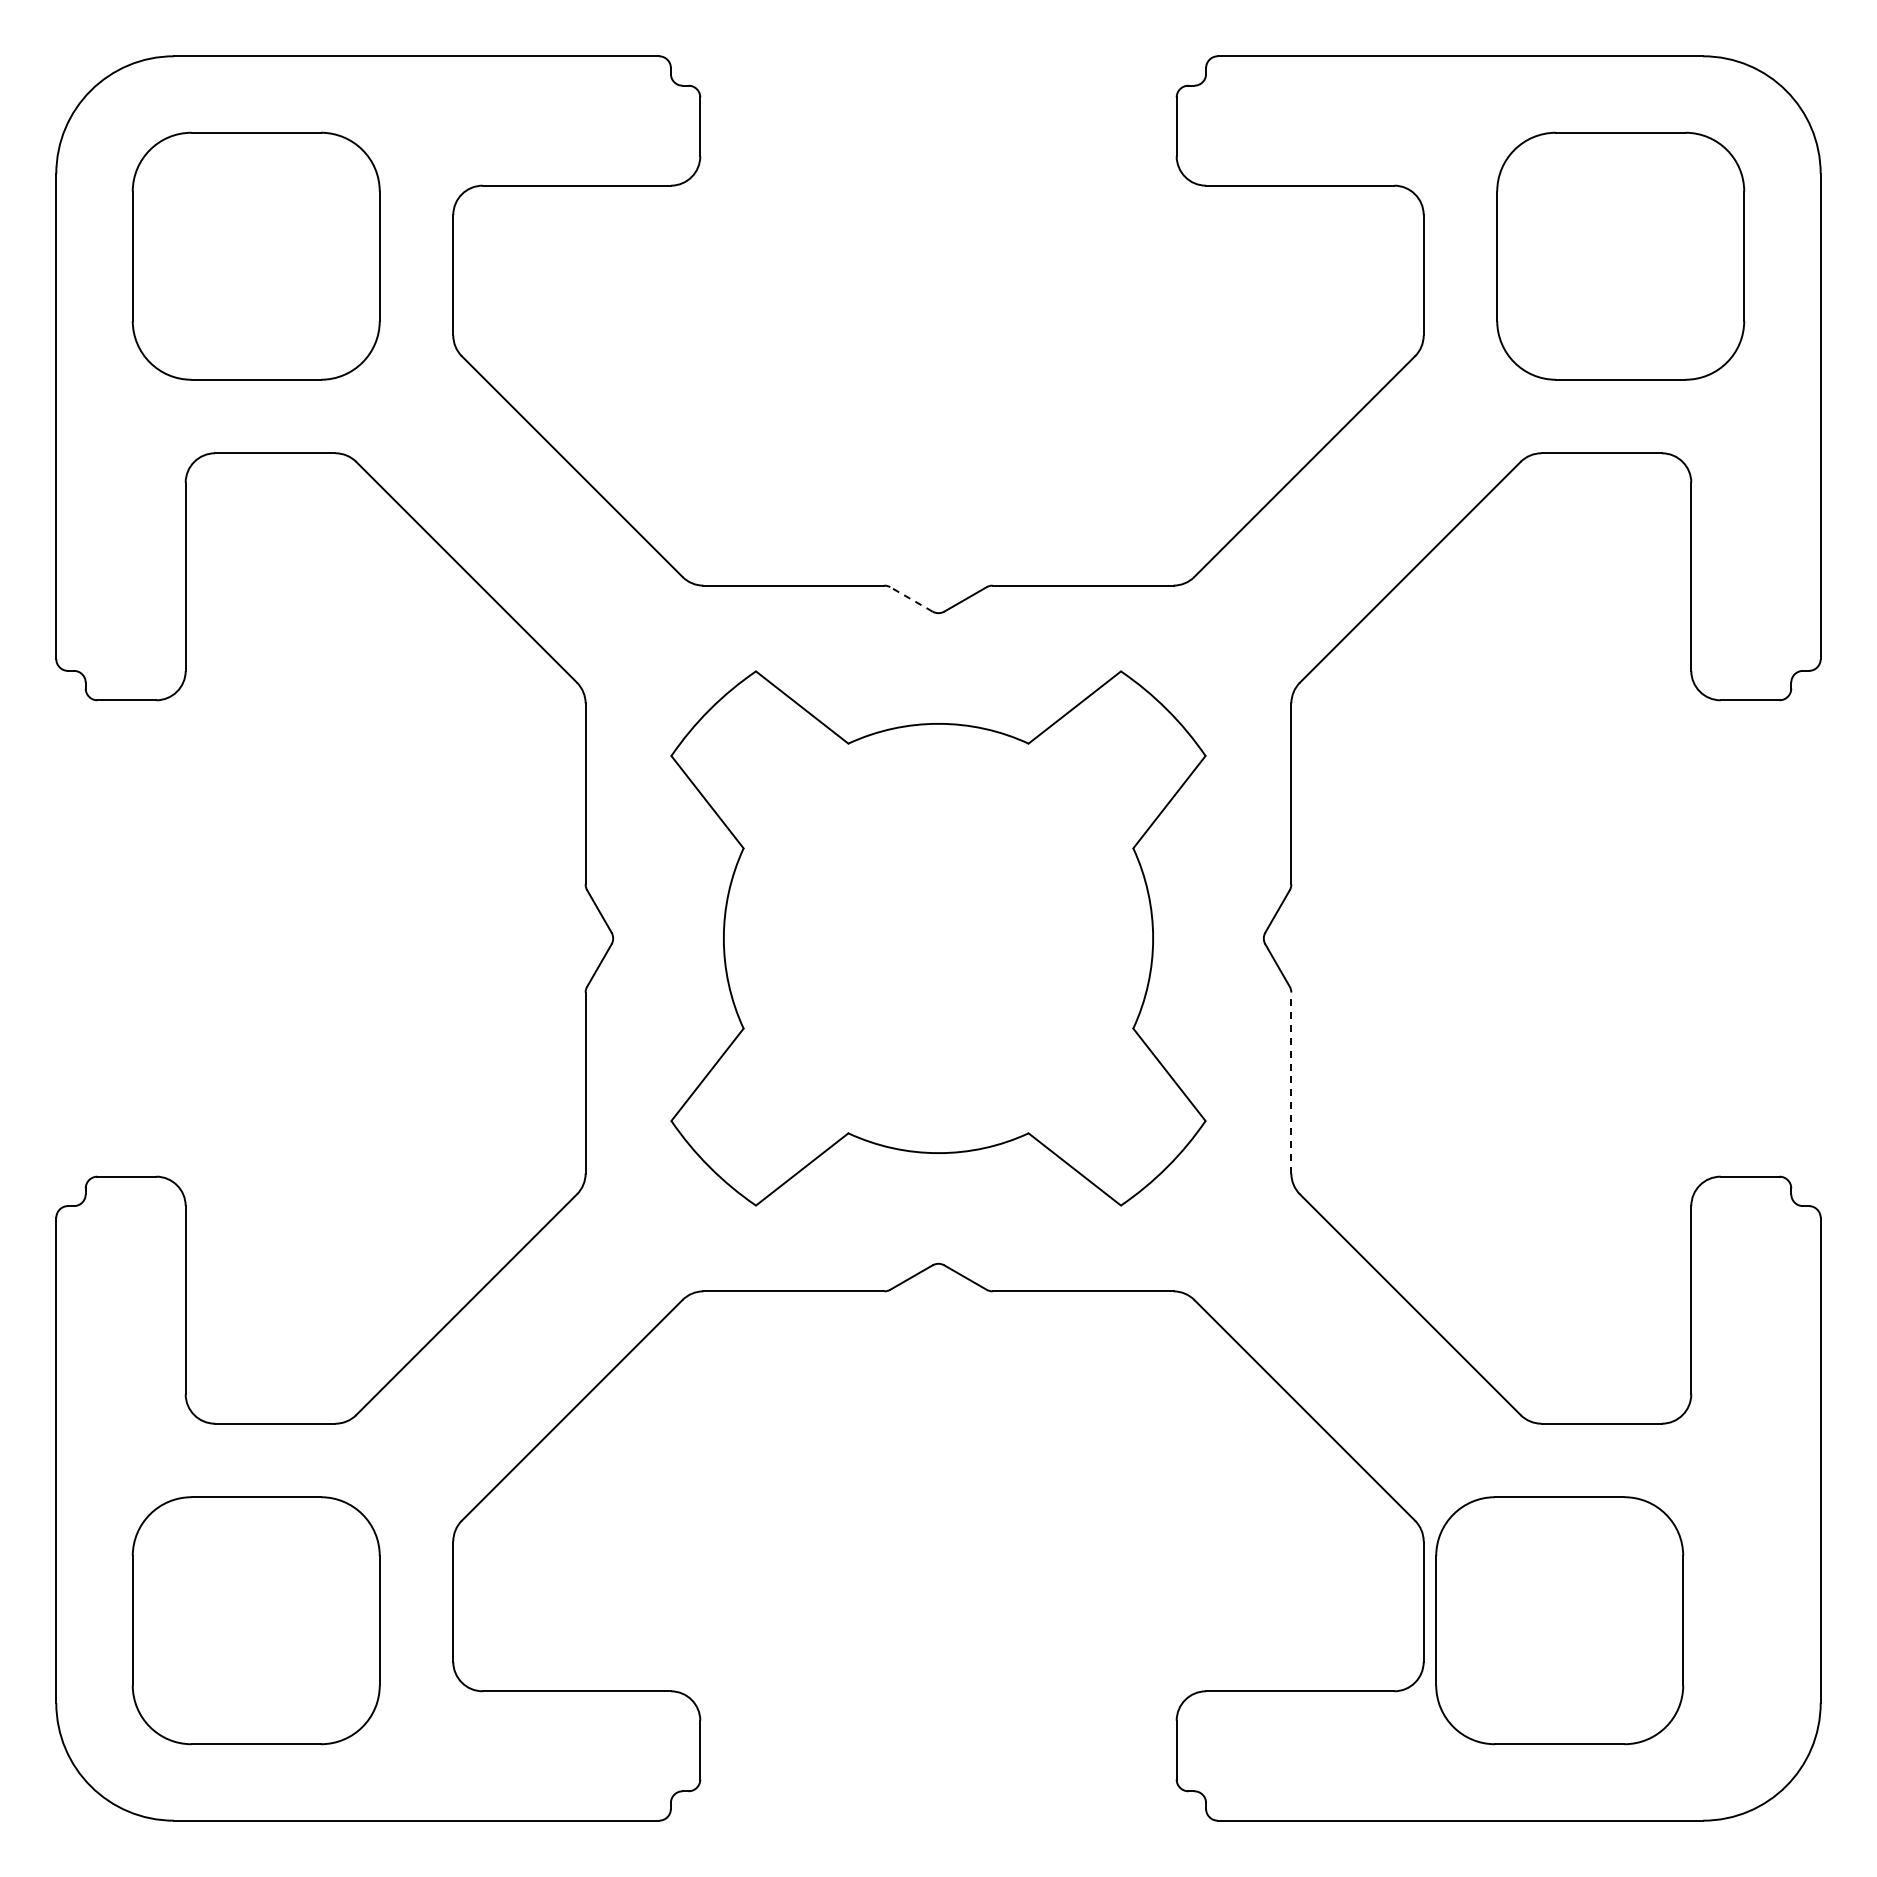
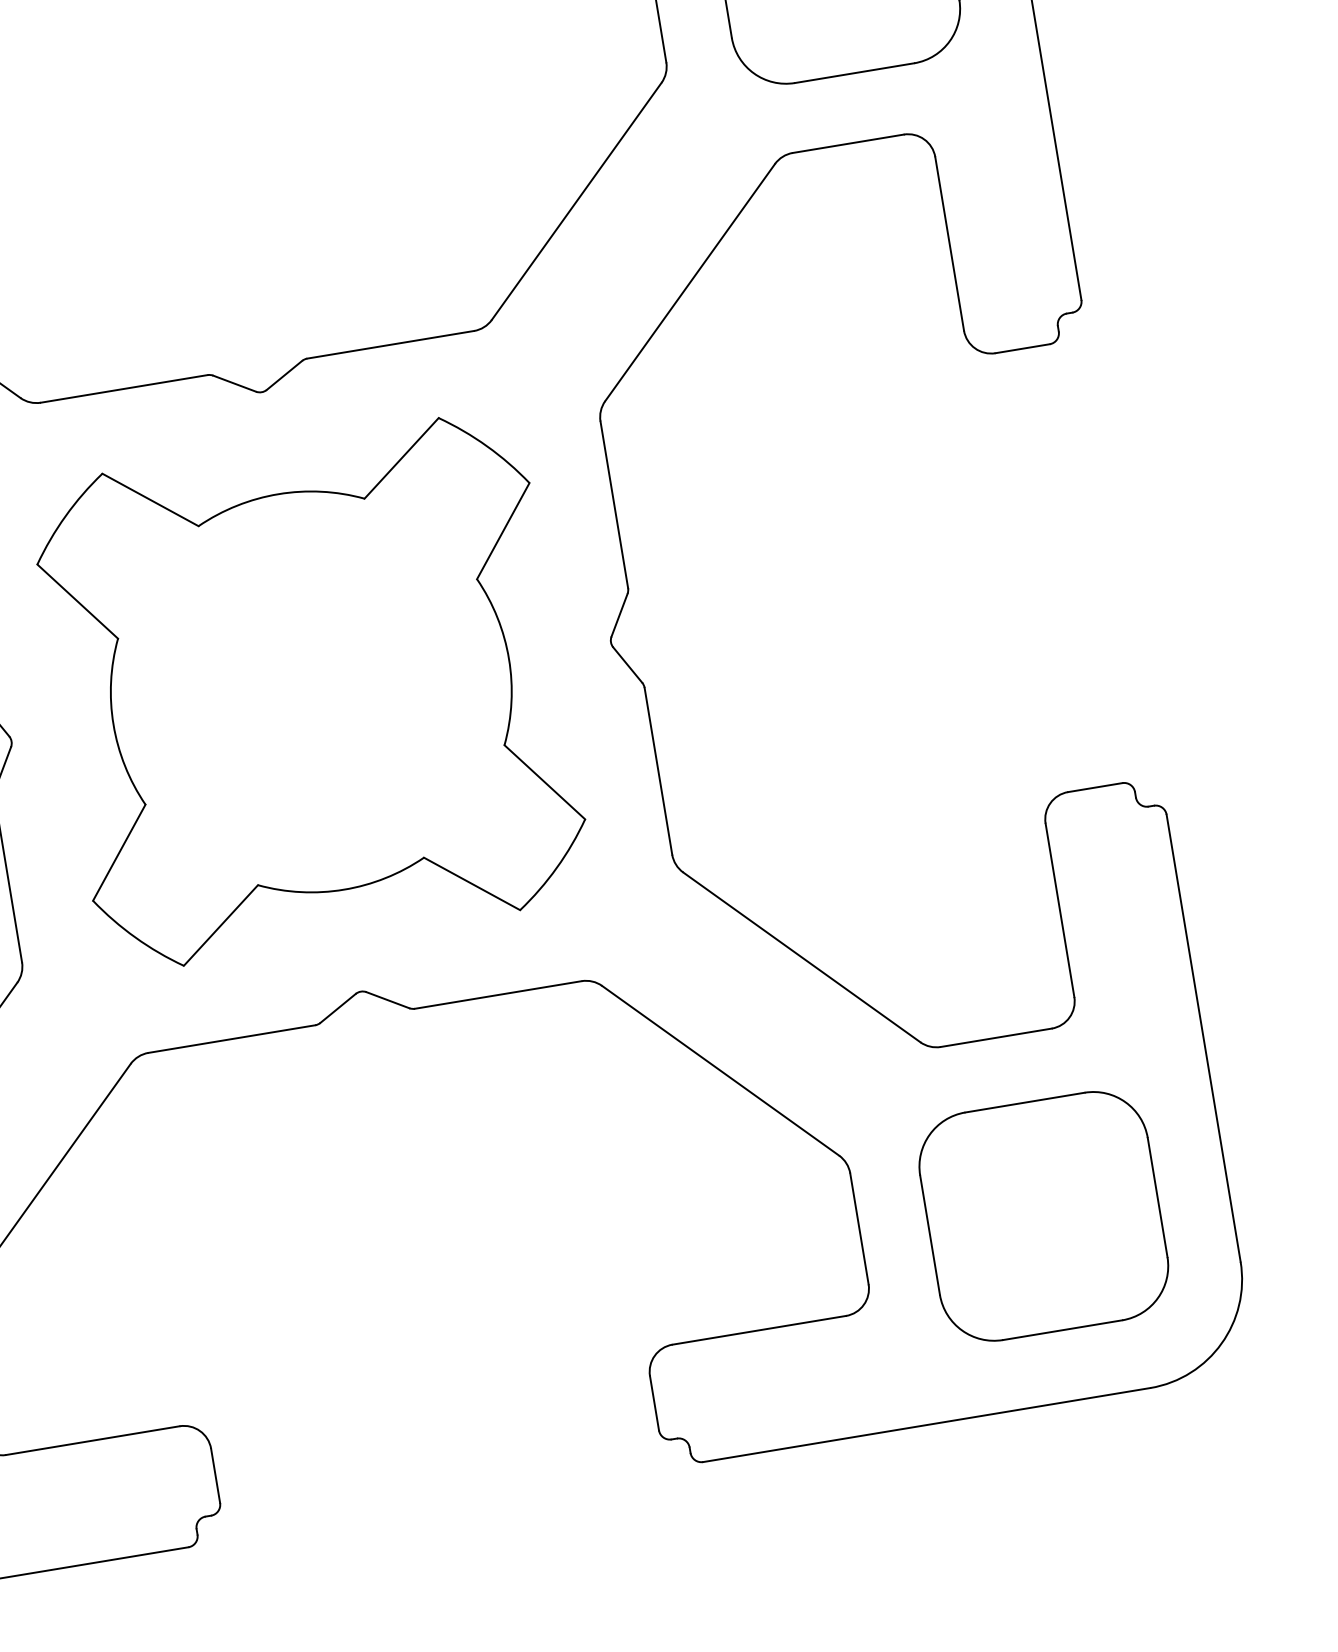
line: (911, 599) -> (234, 383), dashed -> solid
line: (1291, 1082) -> (658, 770), dashed -> solid
part: (1559, 1620) -> (1043, 1216), moved

